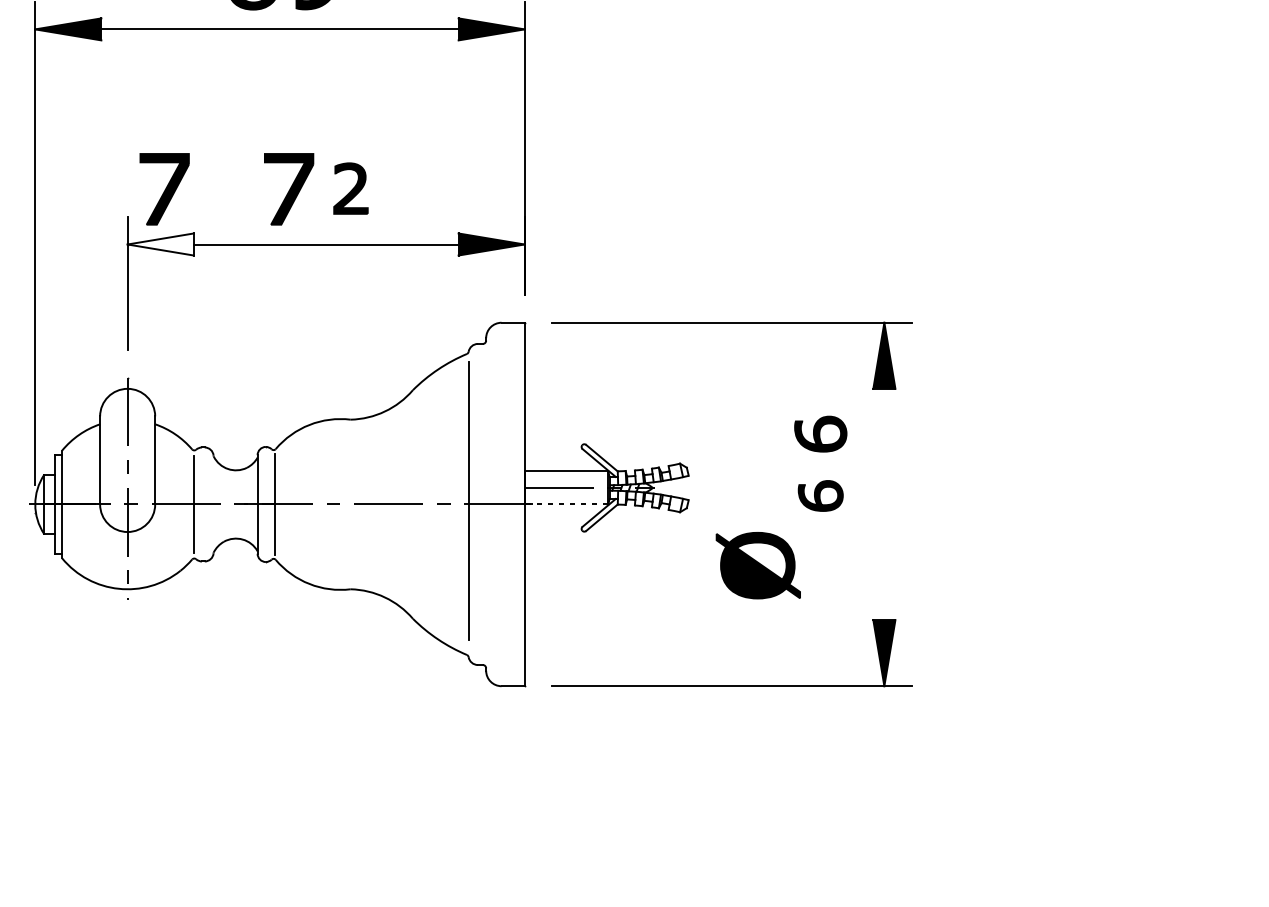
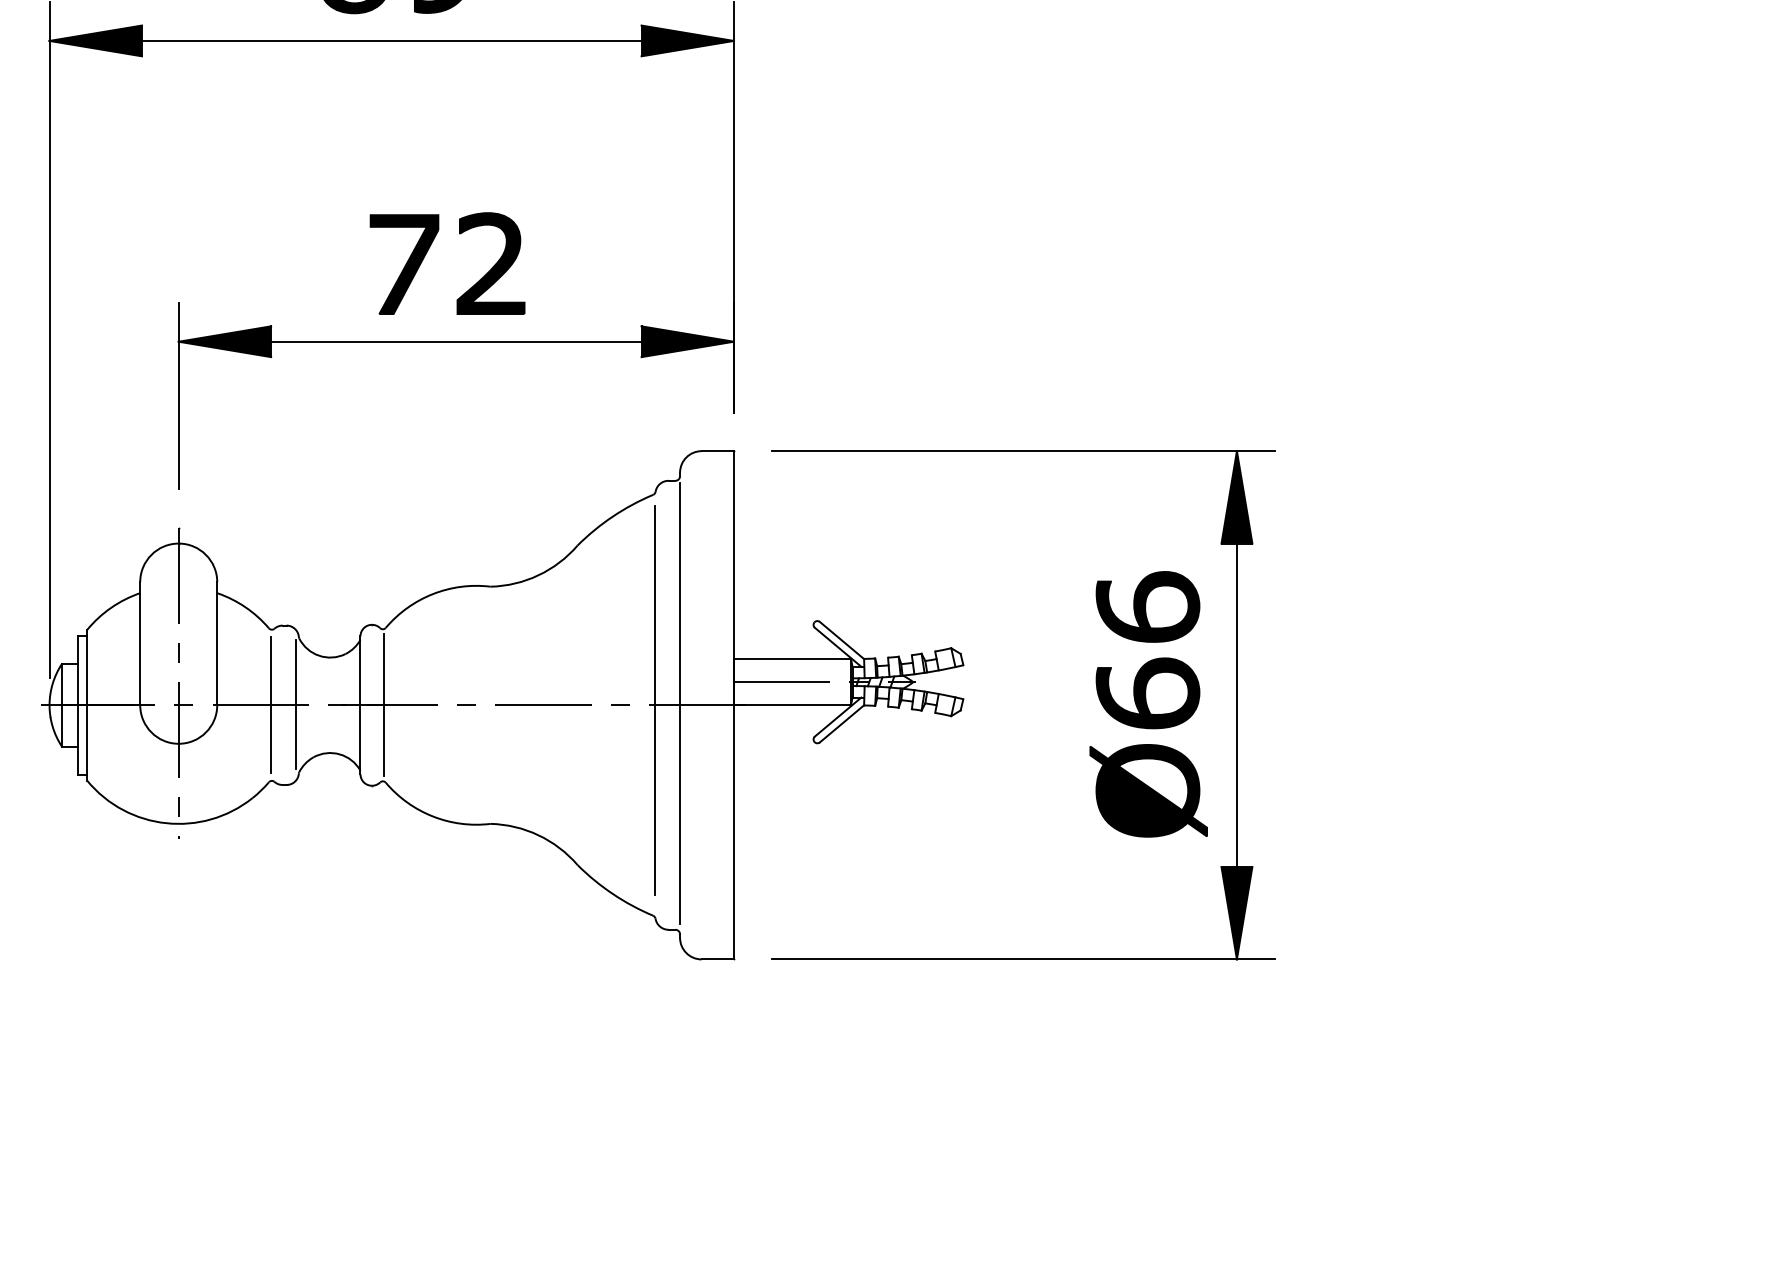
part: (350, 188) -> (490, 263), size x1.43
part: (164, 189) -> (230, 264), removed
fill: (160, 244) -> (224, 341), added
part: (820, 433) -> (1147, 606), size x1.43
part: (820, 496) -> (1147, 693), size x1.67
line: (211, 503) -> (296, 703), added
line: (486, 503) -> (680, 703), added
line: (566, 504) -> (792, 705), dashed -> solid
line: (884, 504) -> (1236, 705), added
part: (758, 565) -> (1148, 790), moved

